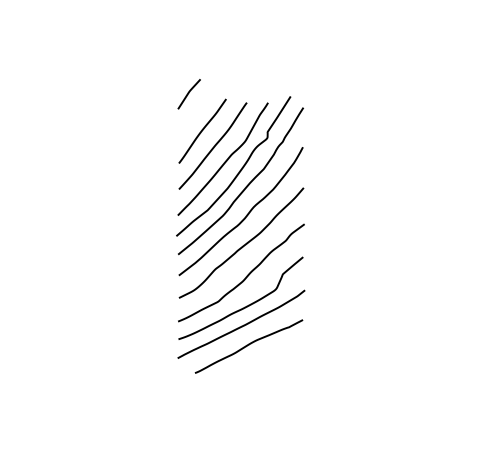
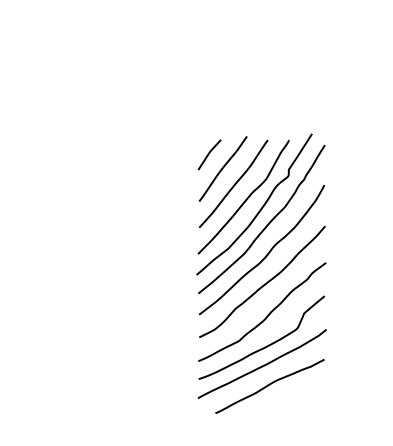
curve: (188, 94) -> (208, 155), moved

